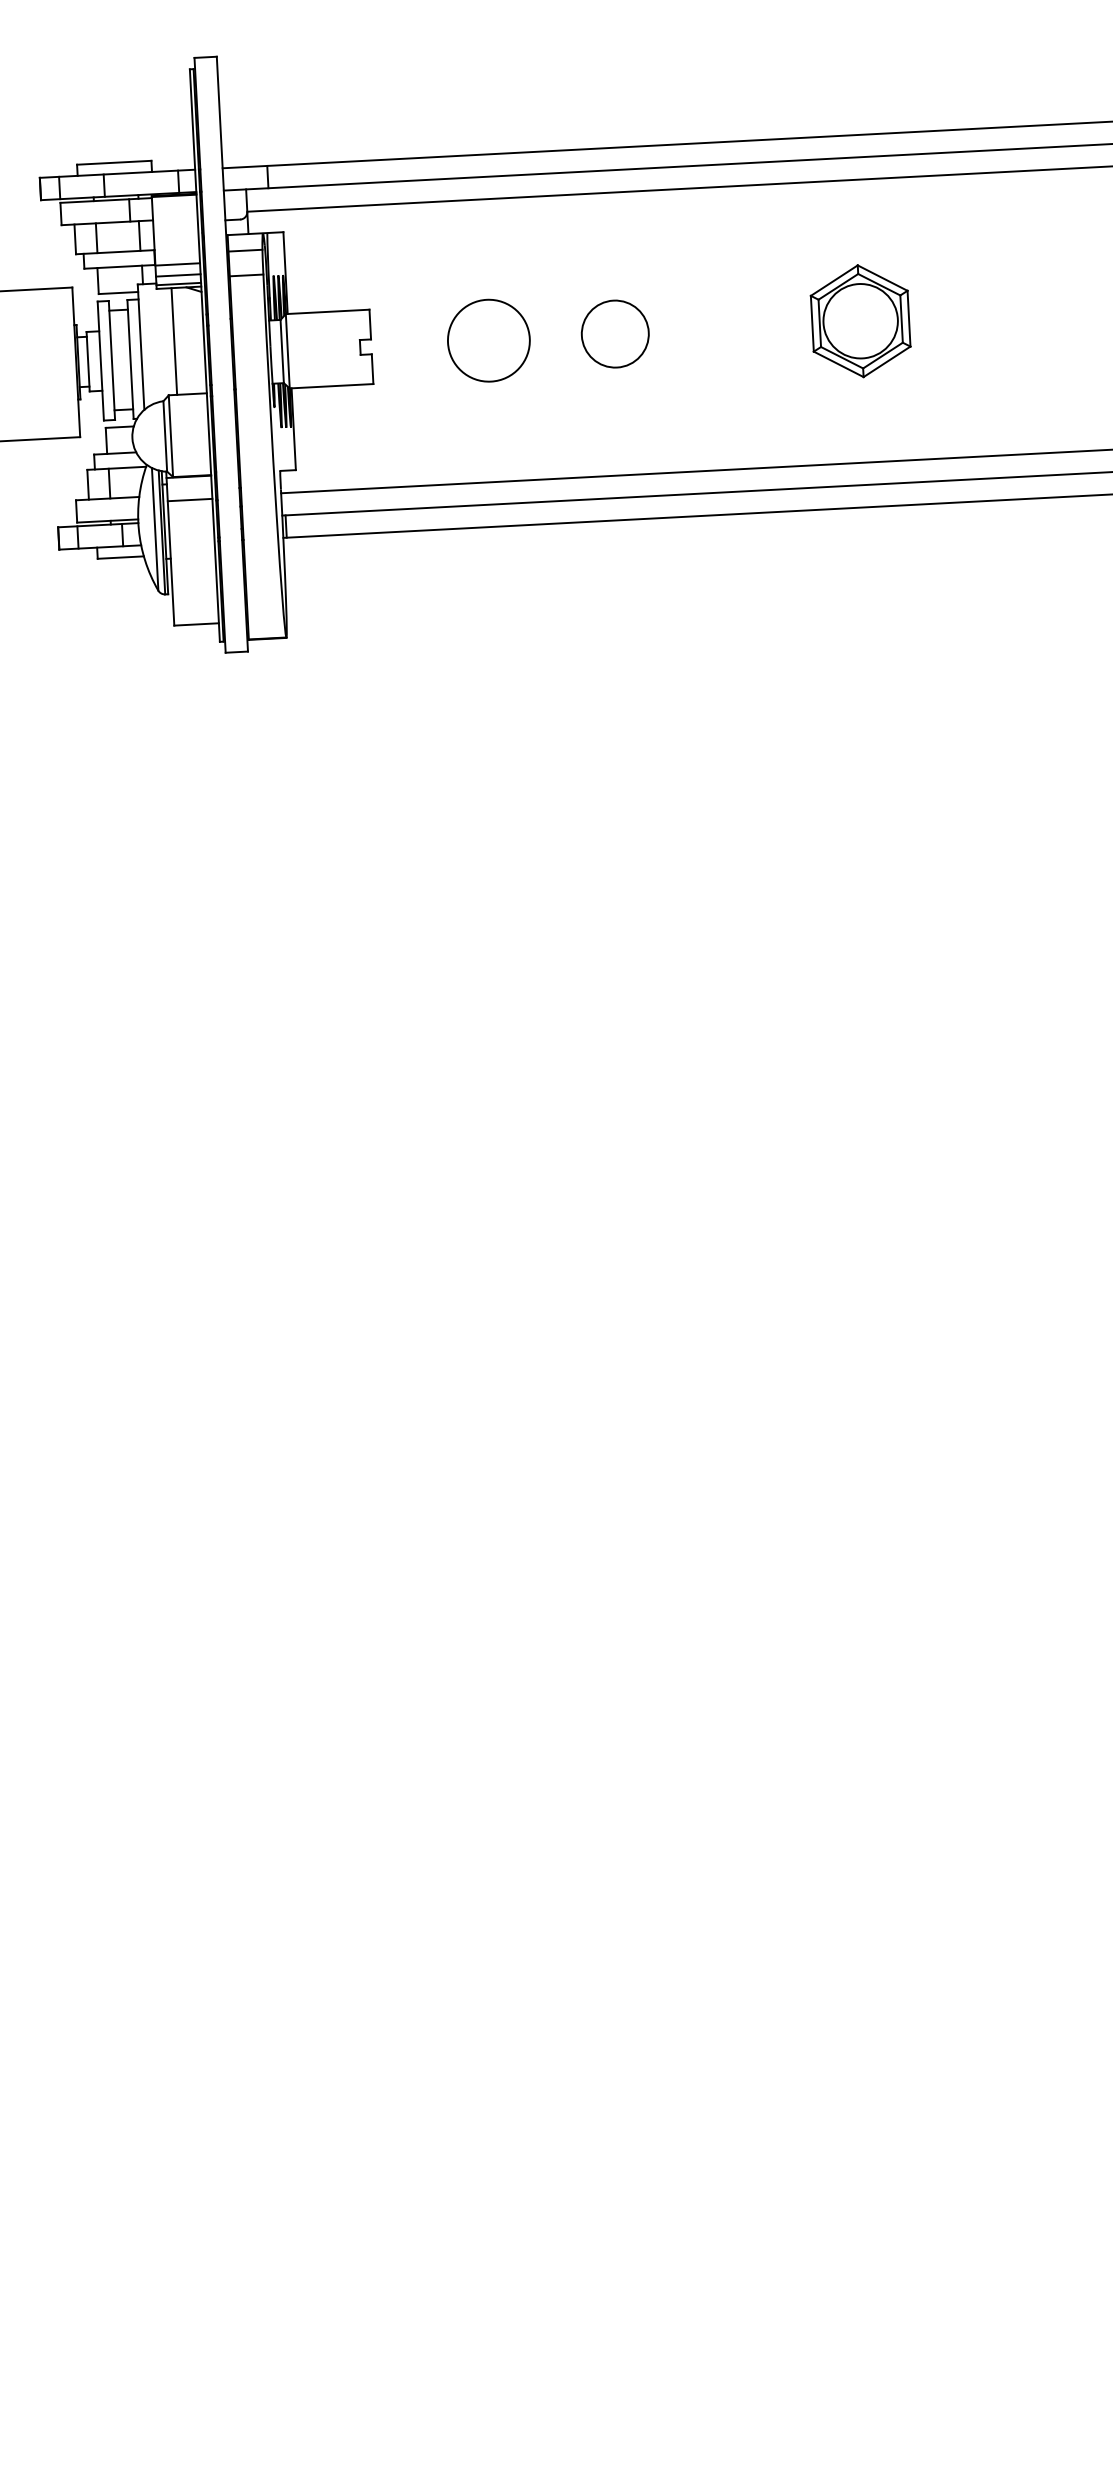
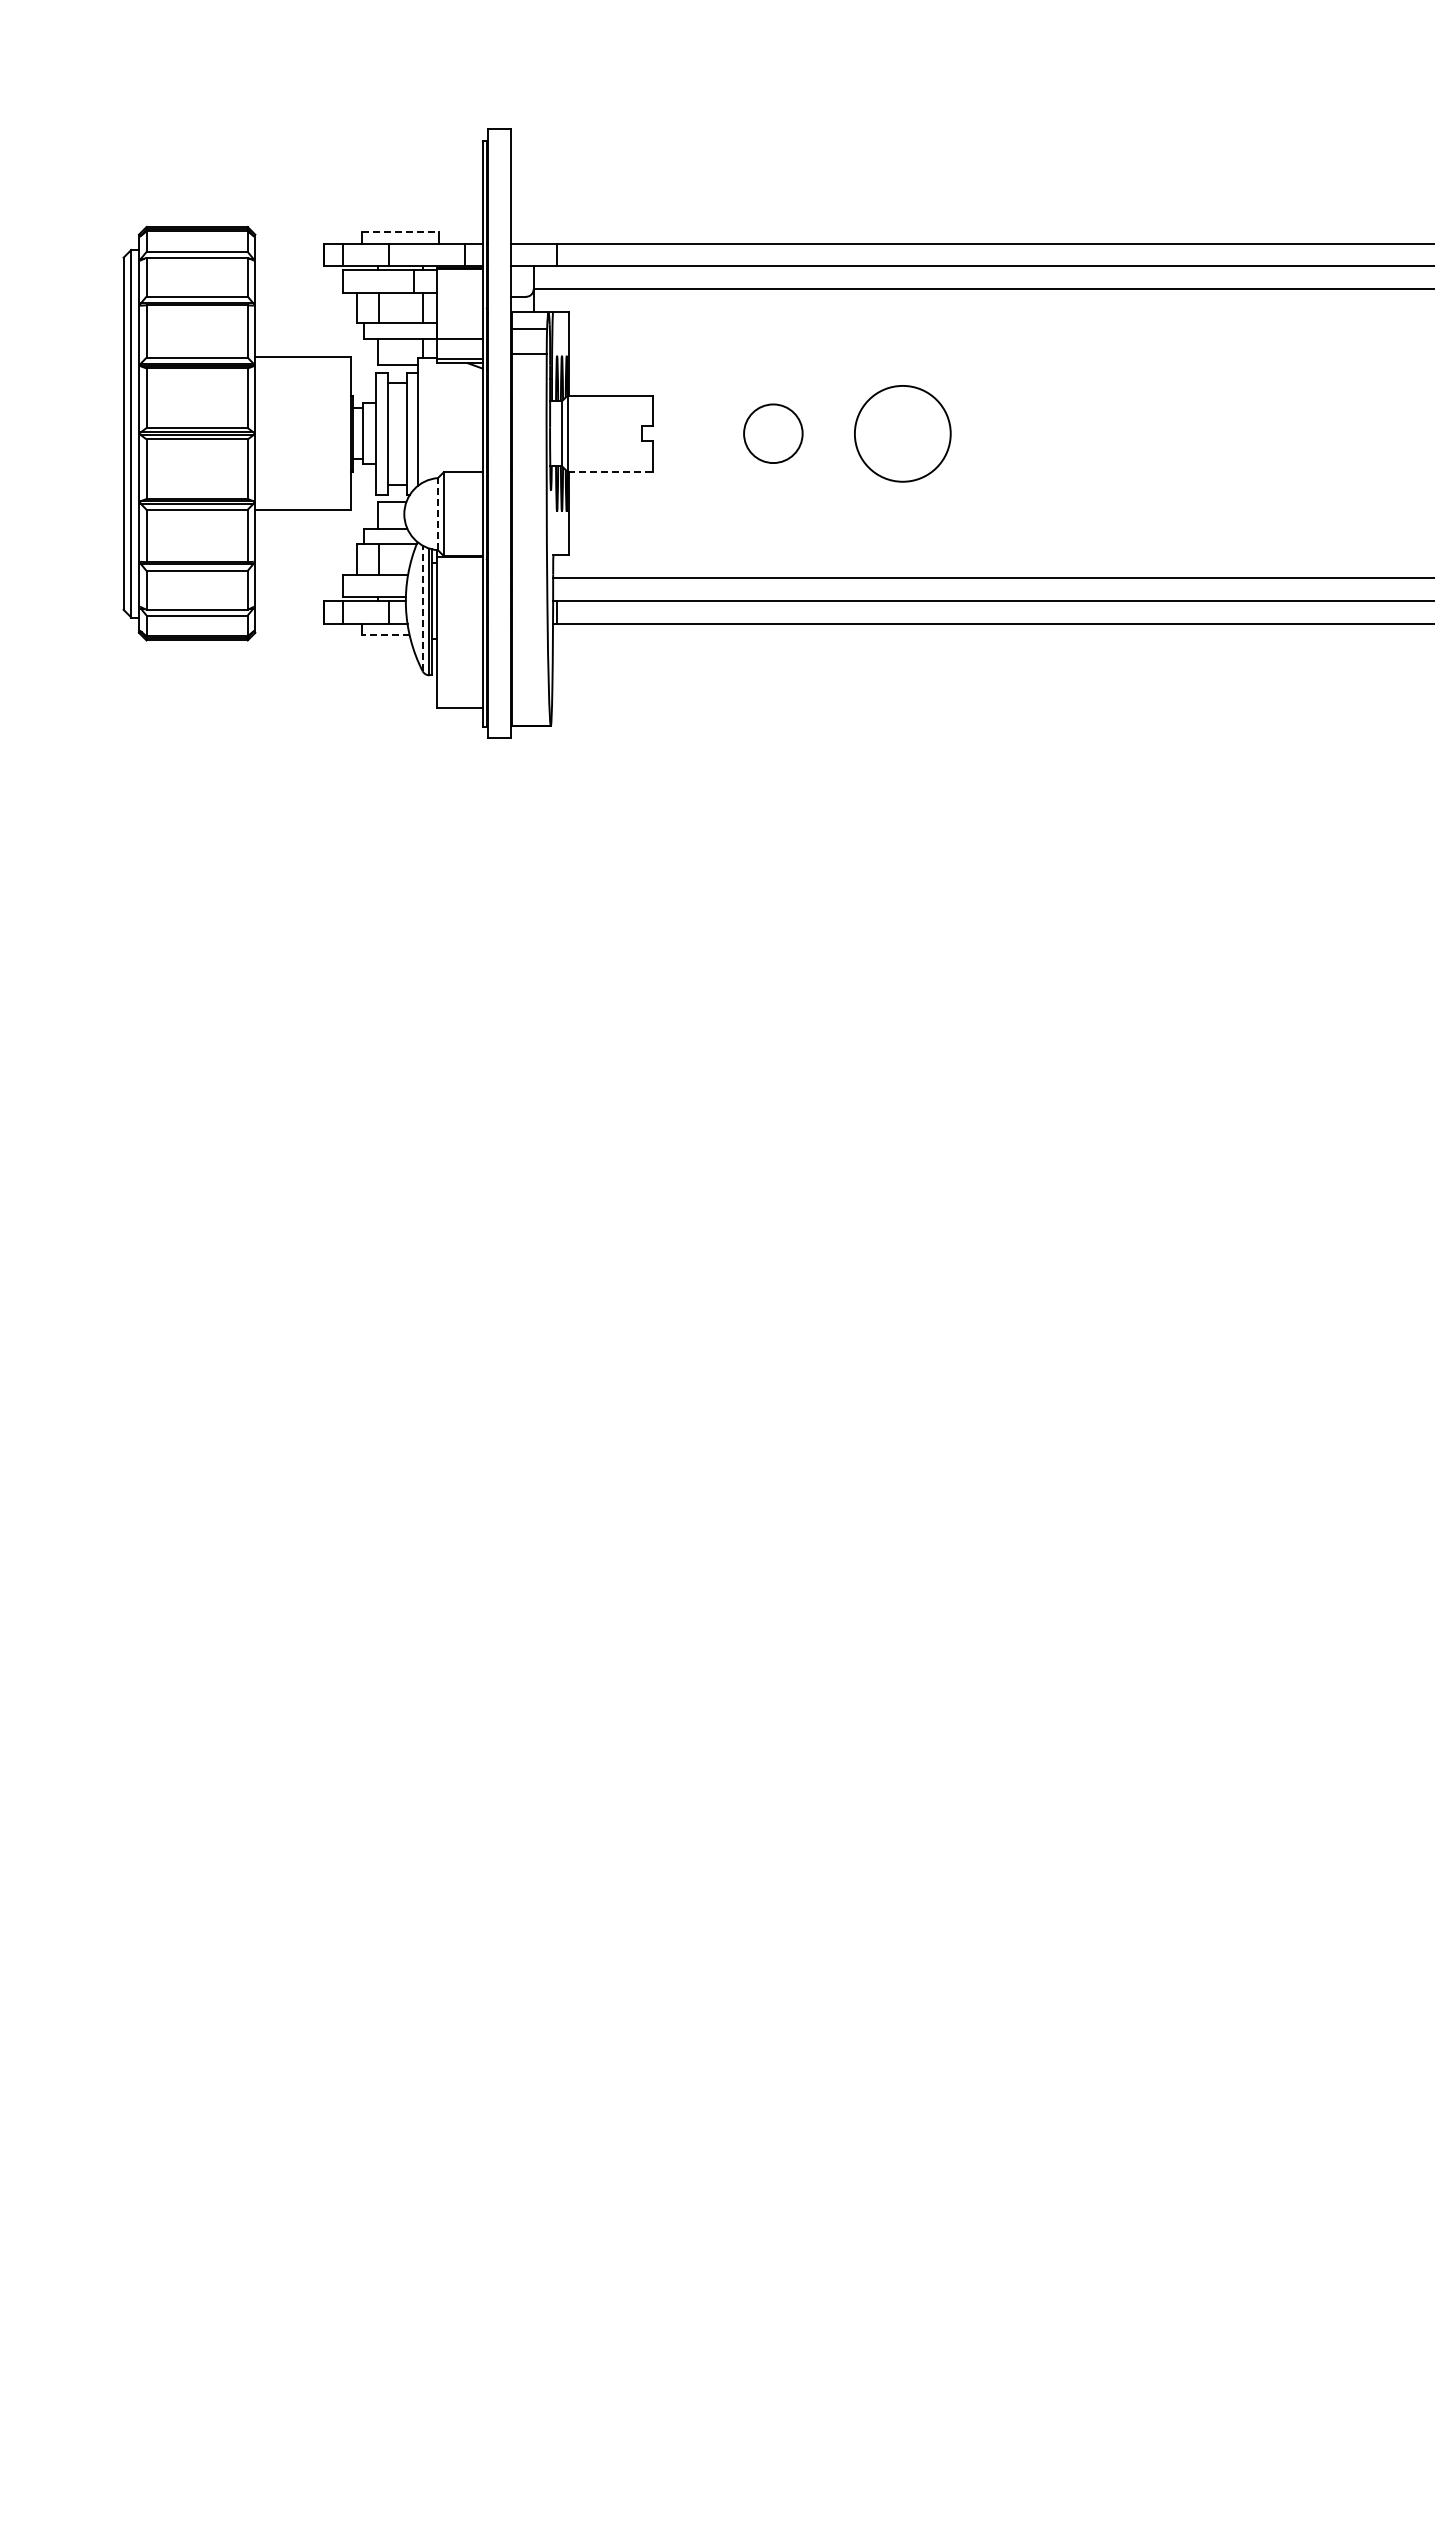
line: (115, 163) -> (401, 232), solid -> dashed
line: (177, 275) -> (459, 350), removed
part: (860, 321) -> (1153, 433), removed
circle: (615, 333) -> (902, 433), size x1.4
circle: (489, 340) -> (773, 433), size x0.7
line: (174, 341) -> (452, 417), removed
line: (331, 385) -> (610, 471), solid -> dashed
line: (164, 435) -> (437, 513), solid -> dashed
line: (189, 500) -> (459, 580), removed
line: (155, 529) -> (422, 608), solid -> dashed
line: (121, 557) -> (386, 635), solid -> dashed

